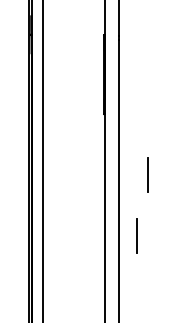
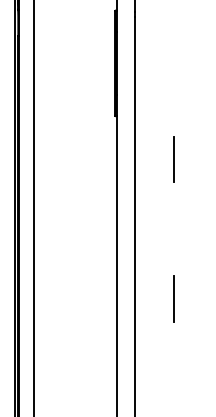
line: (147, 174) -> (173, 159), moved
line: (136, 235) -> (173, 298), moved

